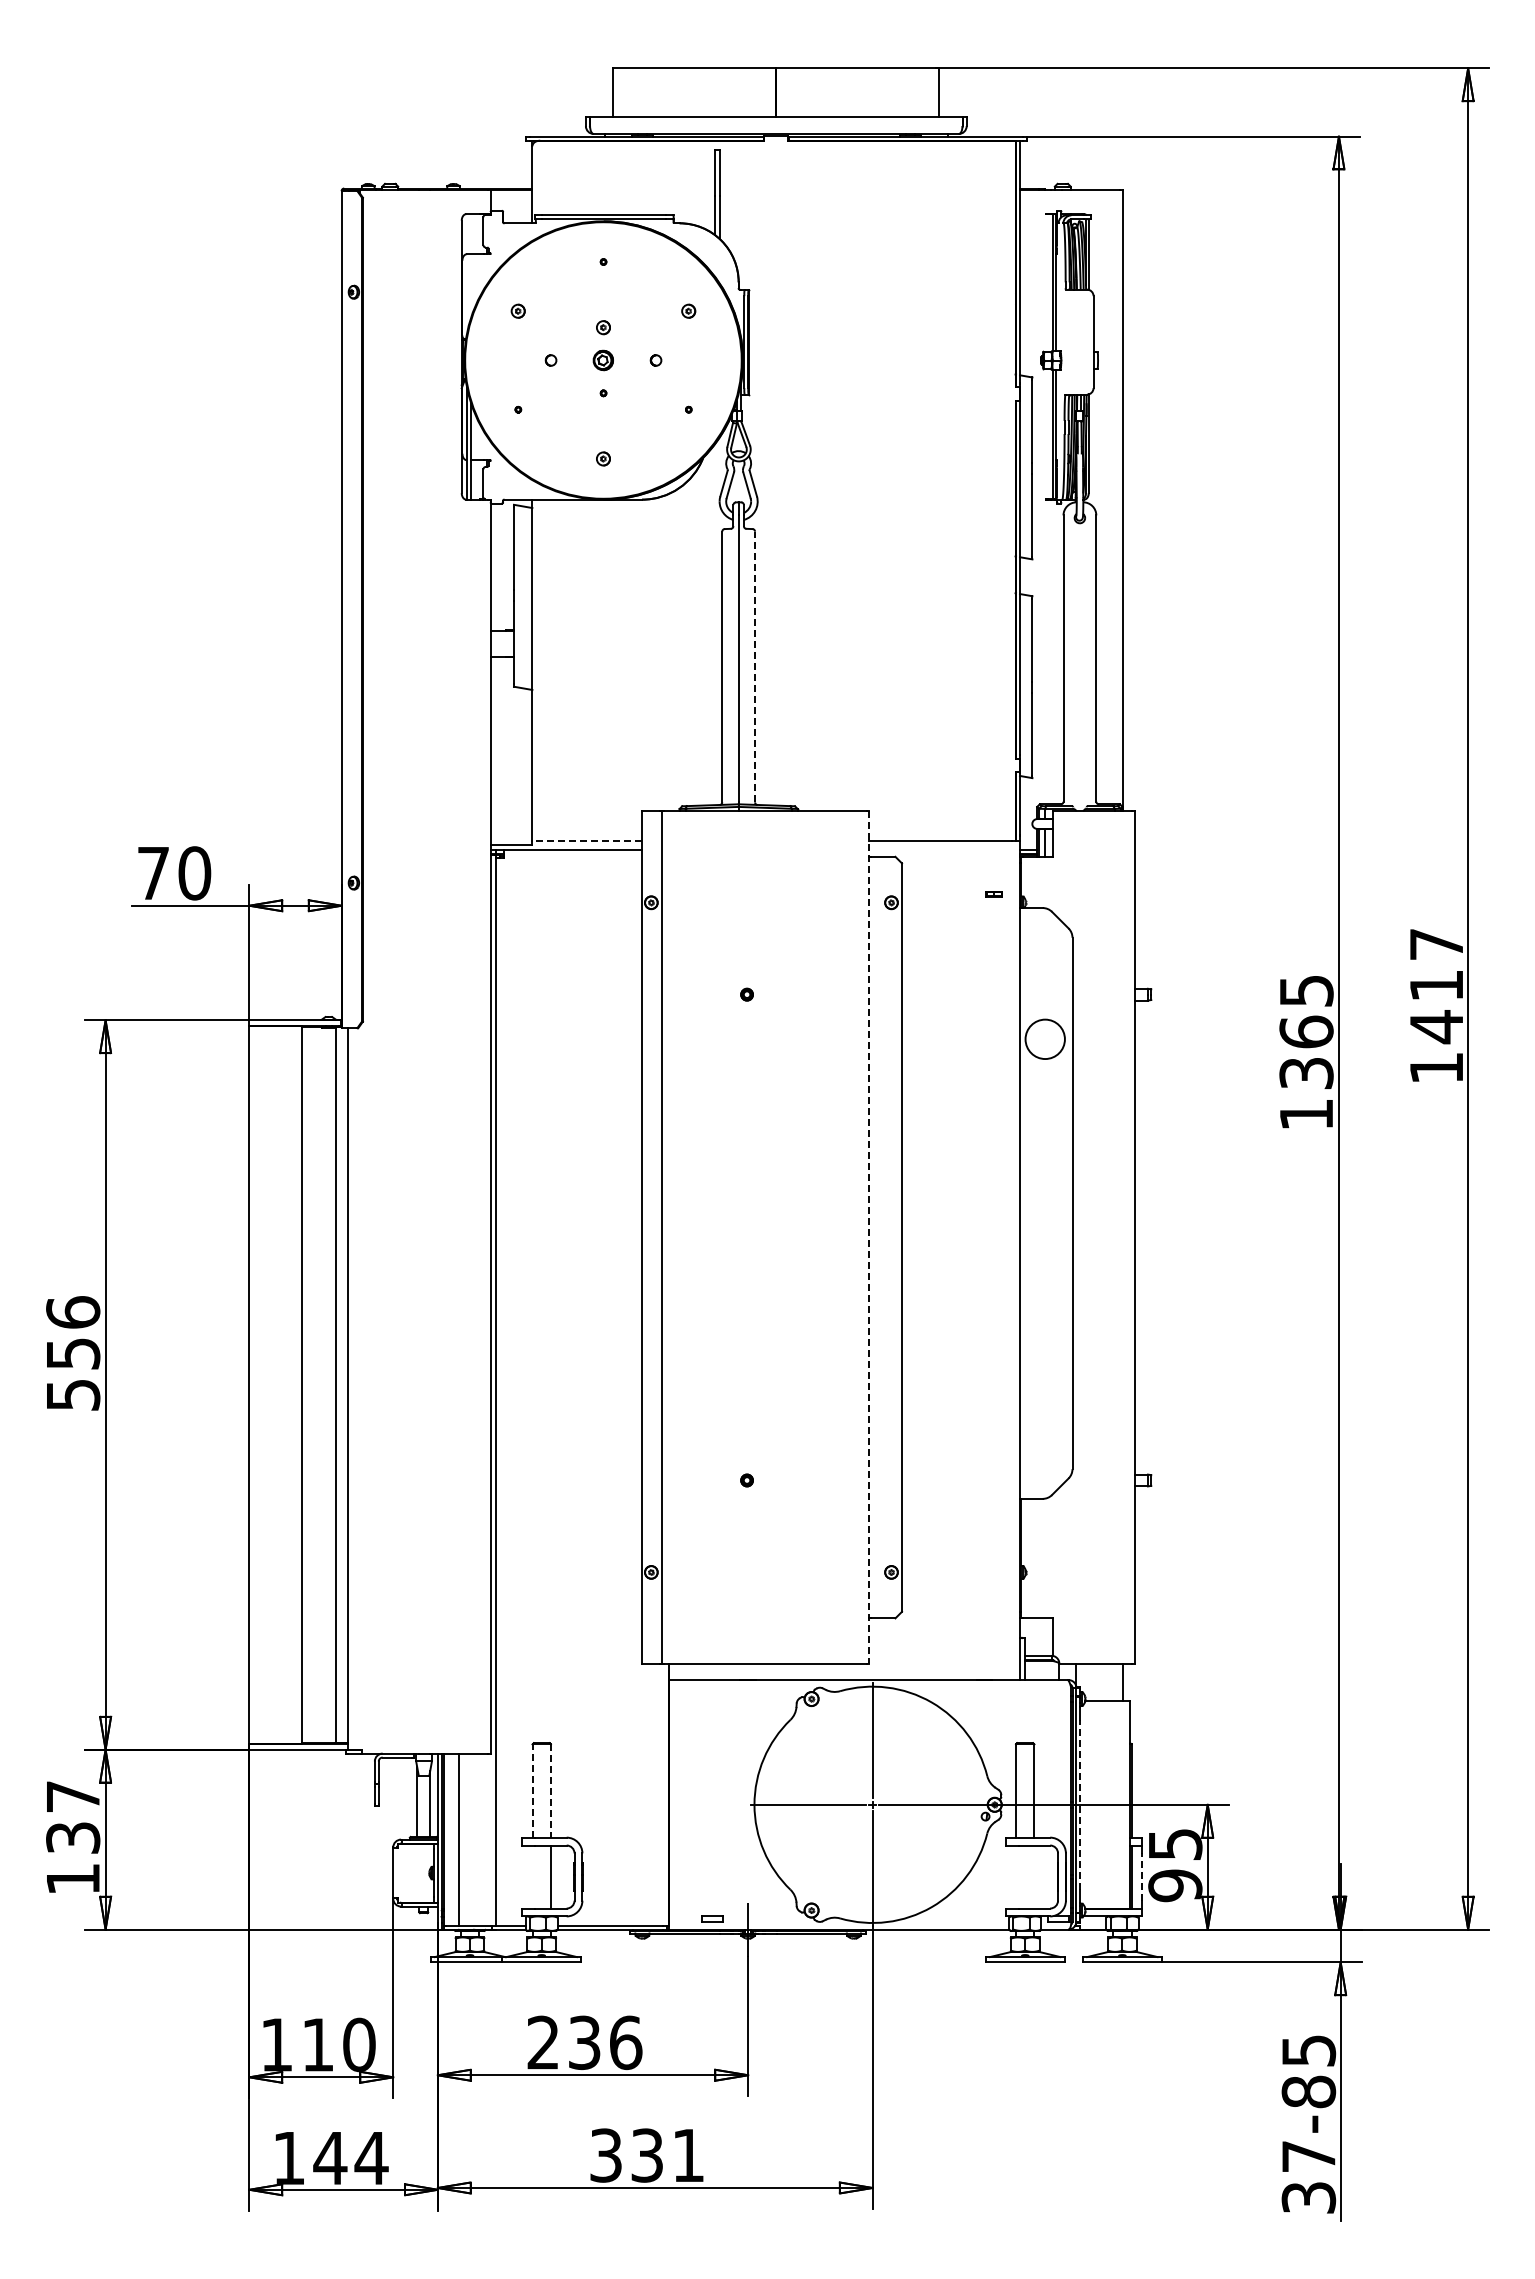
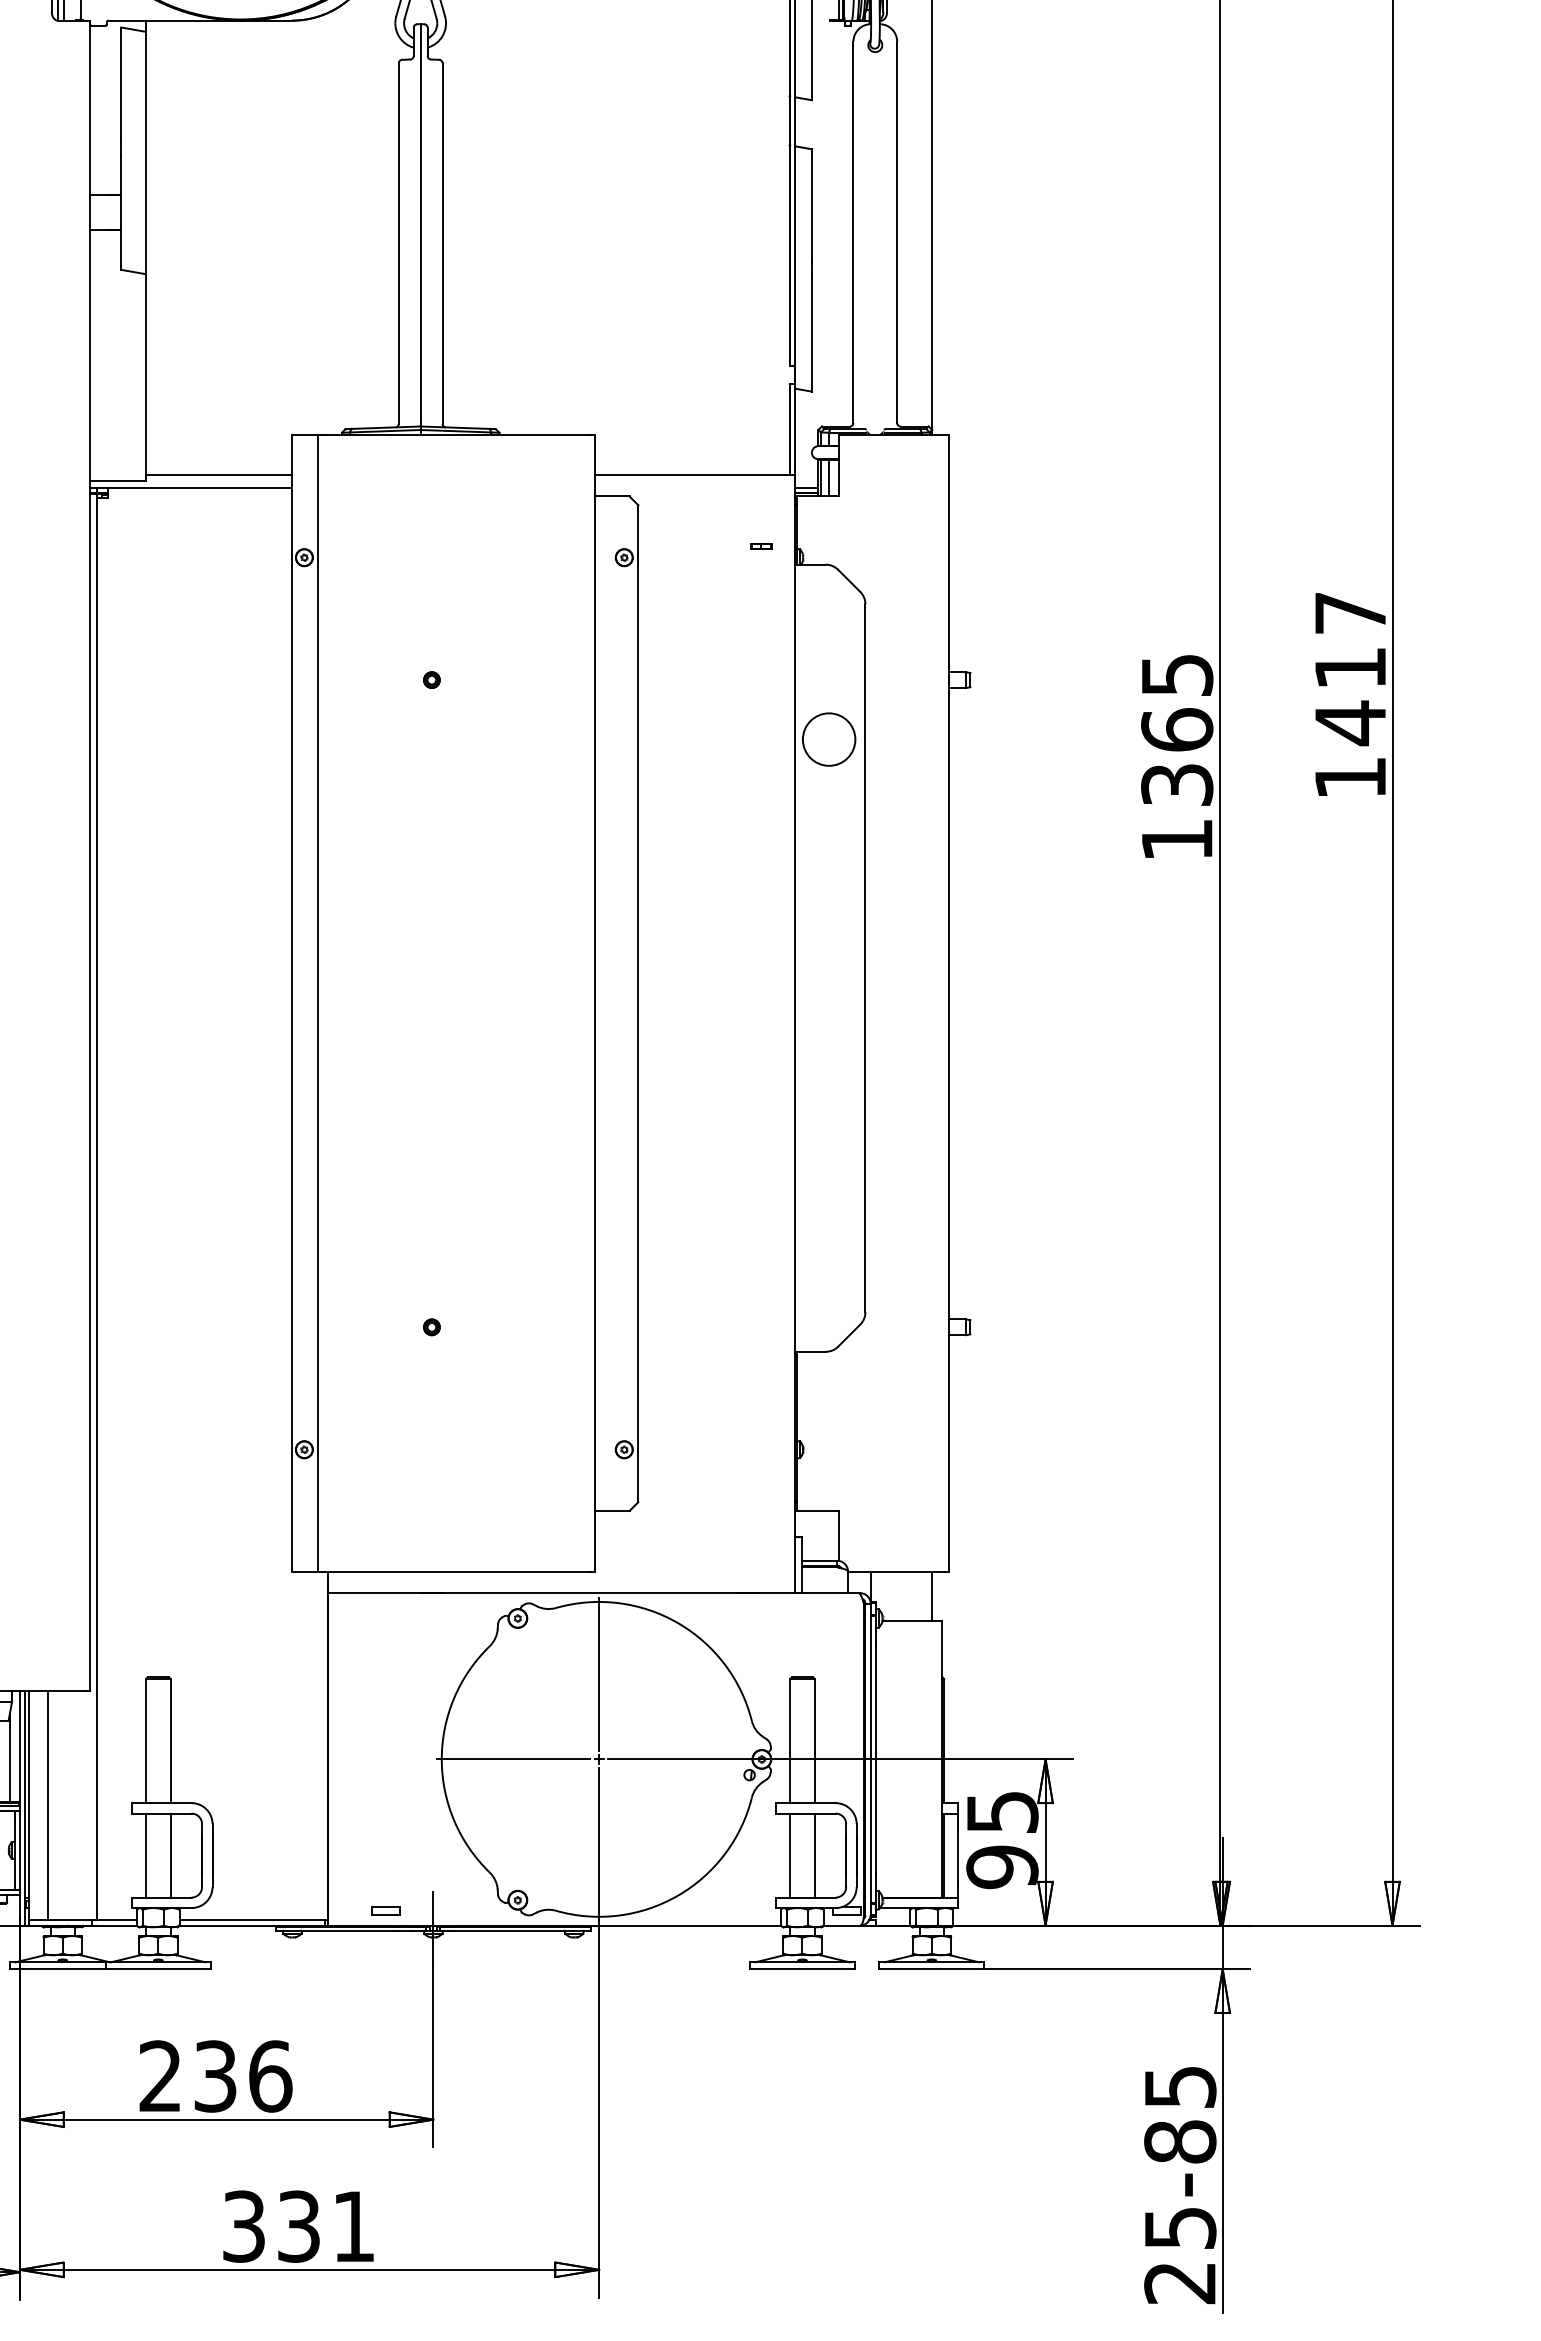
line: (755, 666) -> (443, 242), dashed -> solid
line: (587, 841) -> (219, 476), dashed -> solid
line: (869, 1237) -> (594, 1003), dashed -> solid
line: (532, 1791) -> (146, 1741), dashed -> solid
line: (550, 1791) -> (170, 1741), dashed -> solid
line: (1080, 1804) -> (876, 1758), dashed -> solid
line: (532, 1876) -> (146, 1854), added
line: (1016, 1876) -> (790, 1854), added
line: (1034, 1876) -> (814, 1854), added
line: (1142, 1877) -> (958, 1856), dashed -> solid
text: (1308, 2177) -> (1179, 2255), 37-85 -> 25-85

